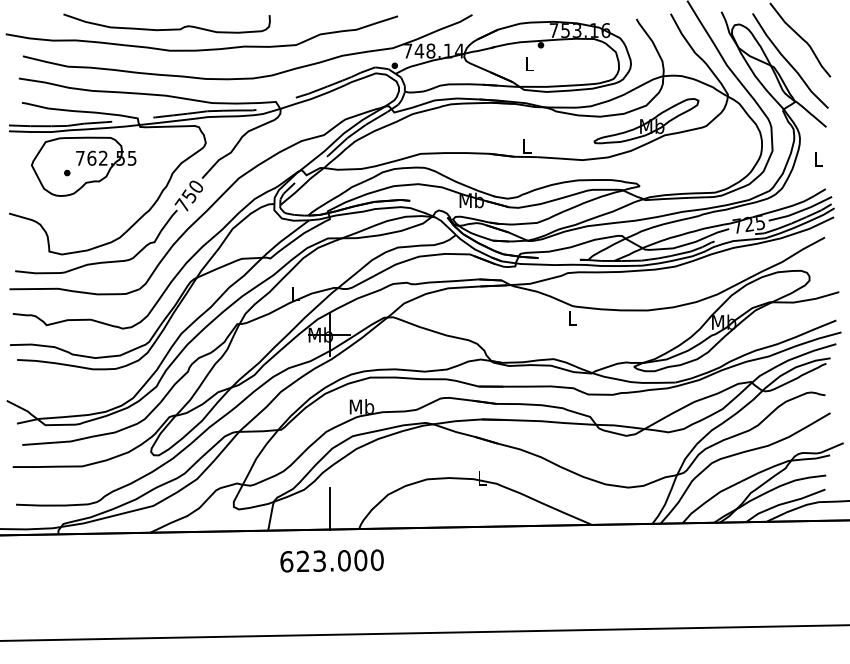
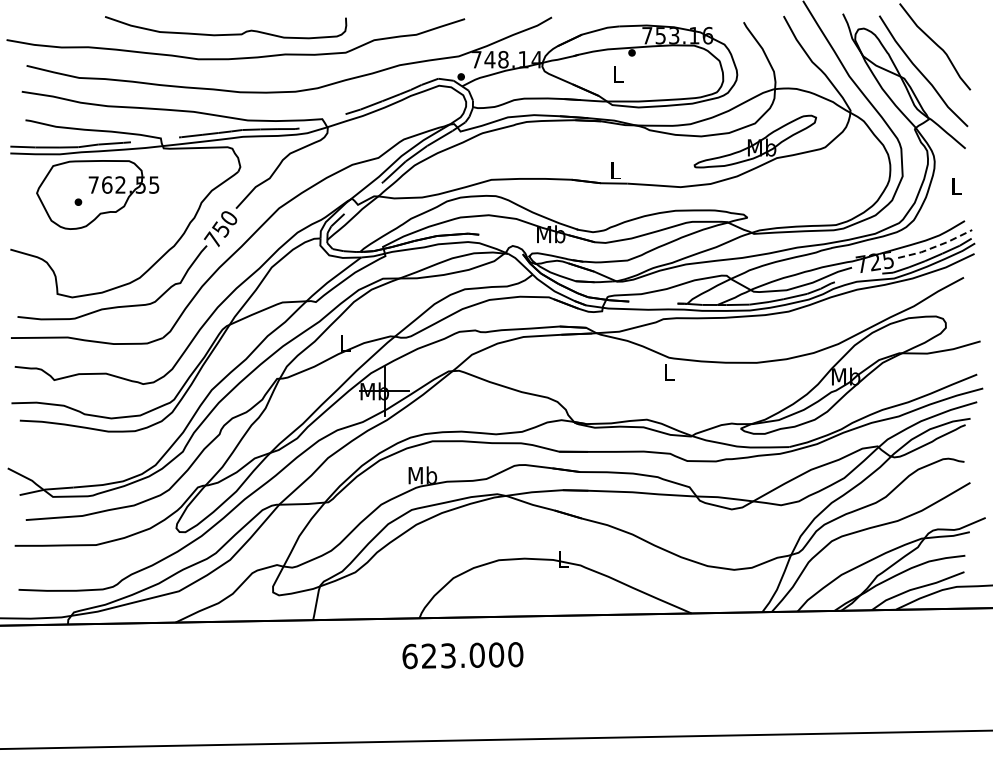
curve: (169, 28) -> (228, 33), moved
line: (801, 210) -> (936, 246), solid -> dashed
line: (329, 507) -> (384, 593), removed
text: (331, 560) -> (462, 655), moved

